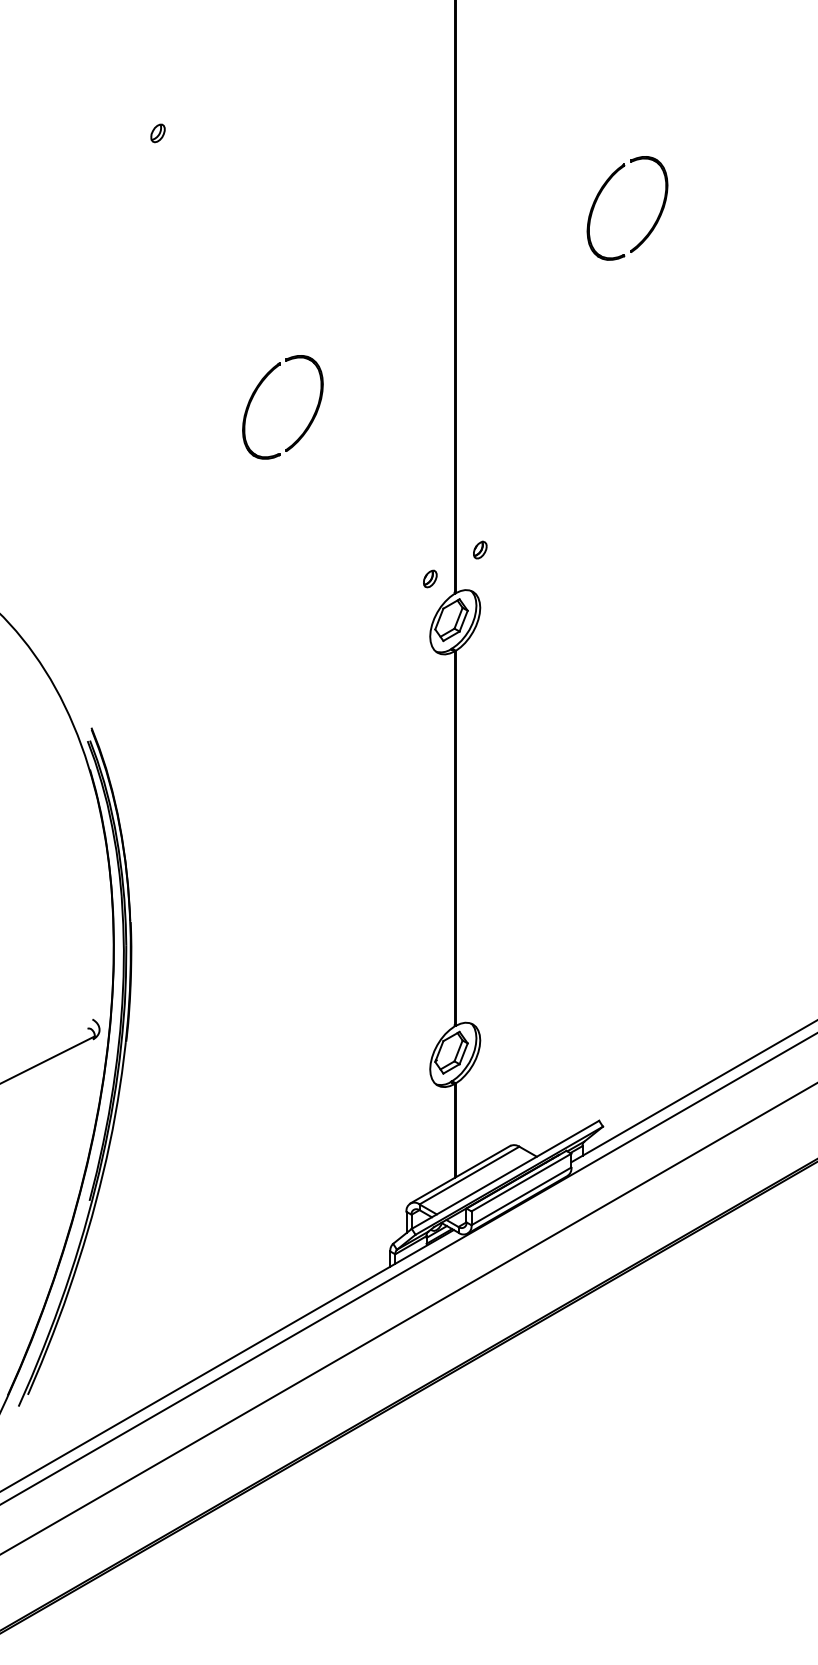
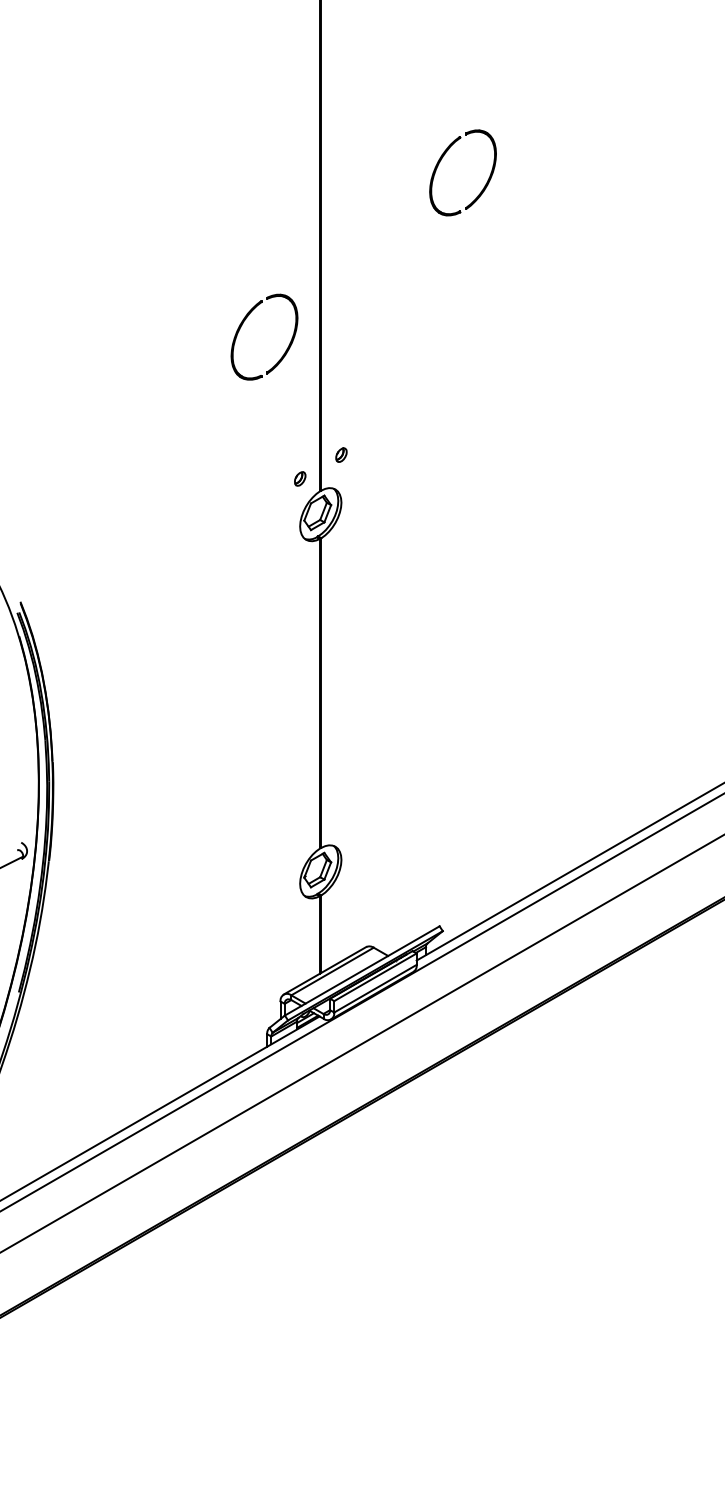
part: (158, 132) -> (75, 110), removed
part: (256, 393) -> (242, 325), moved

